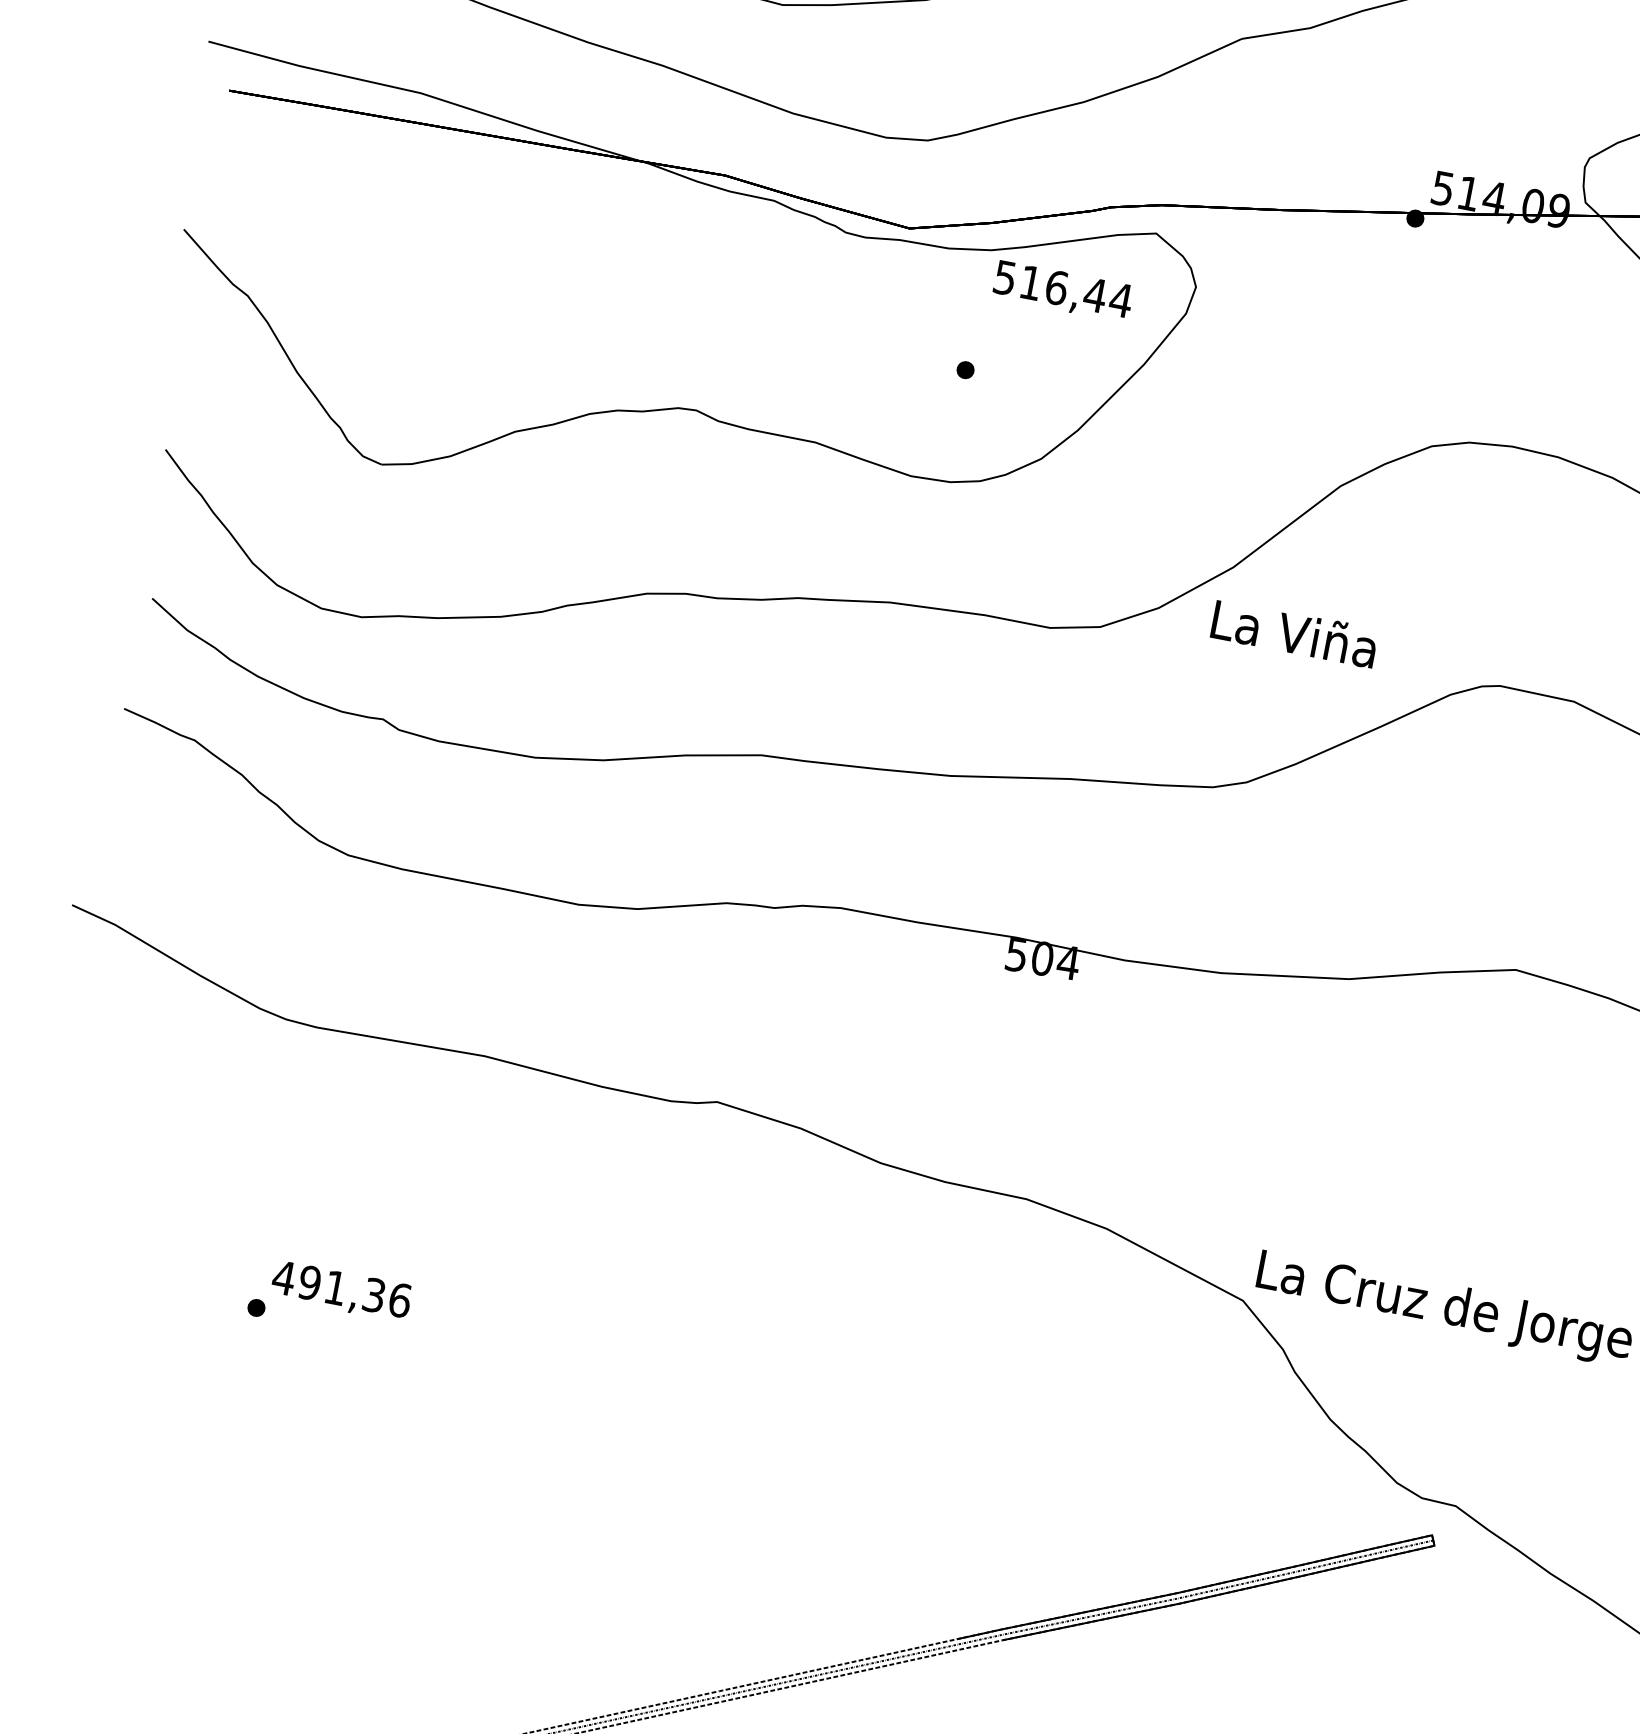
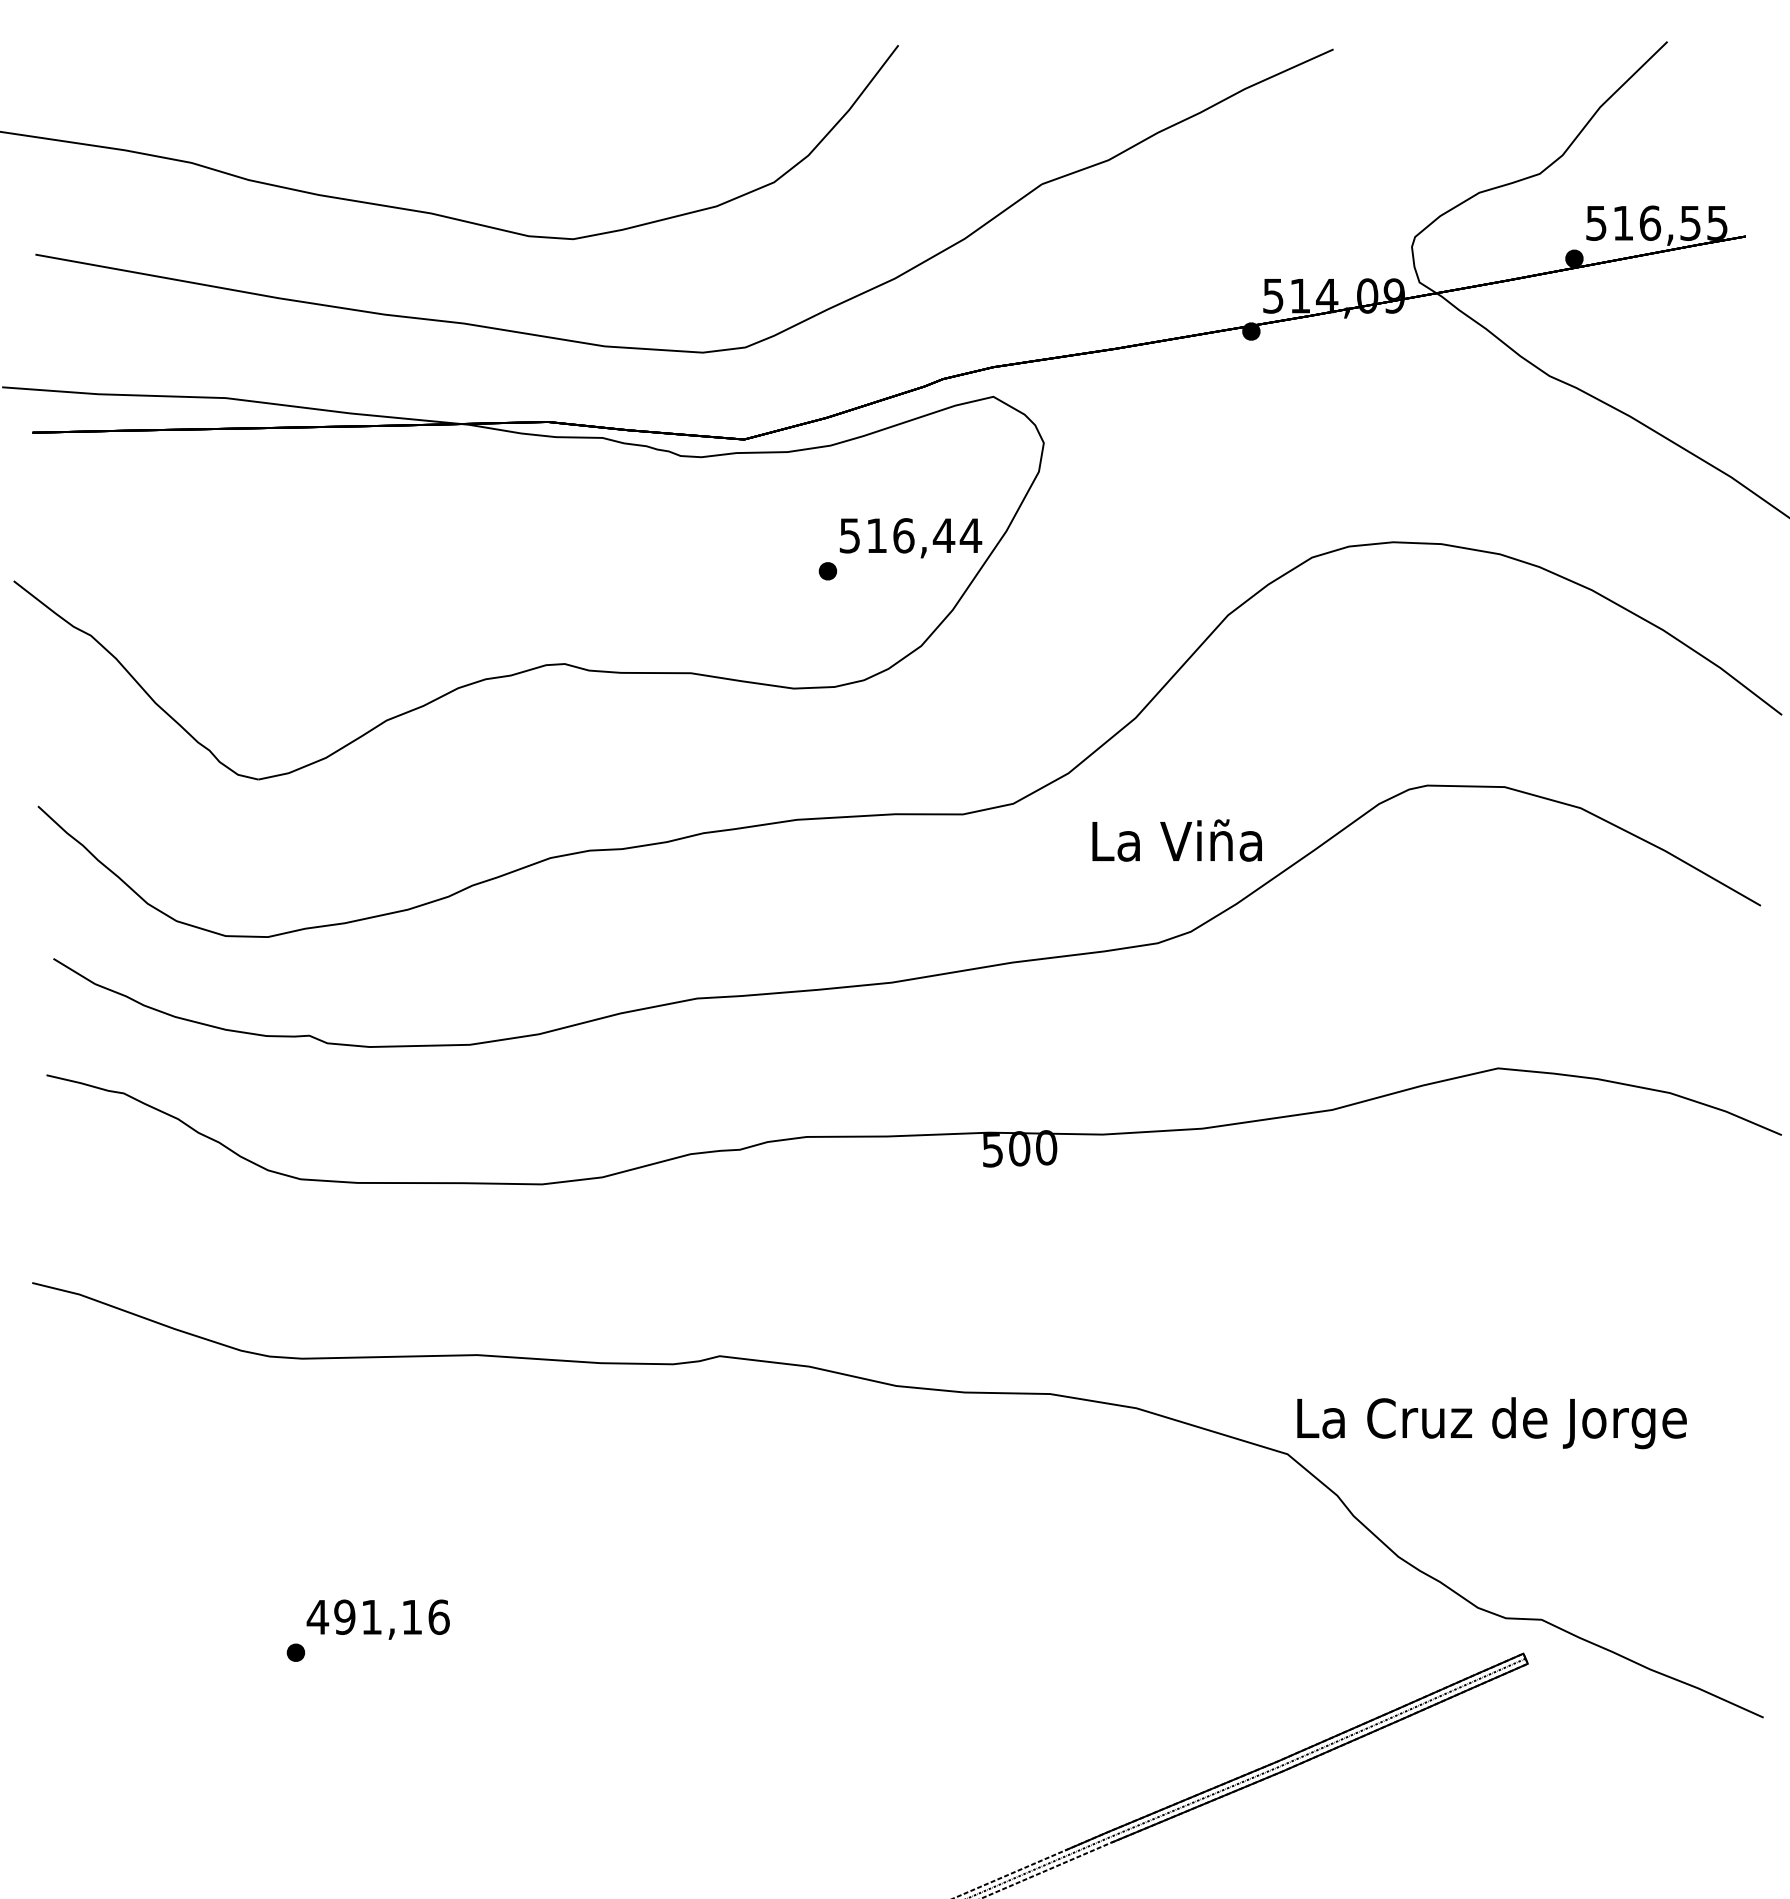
text: (1062, 291) -> (910, 538), moved
text: (1293, 633) -> (1176, 840), moved
text: (1068, 962) -> (1046, 1147), 504 -> 500
text: (374, 1294) -> (412, 1616), 491,36 -> 491,16

